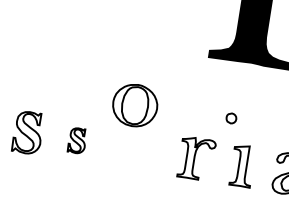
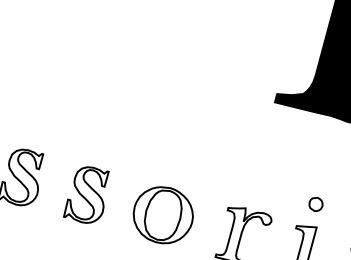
part: (135, 105) -> (163, 215), moved
part: (231, 118) -> (316, 204), moved
part: (76, 140) -> (86, 194), size x1.67

